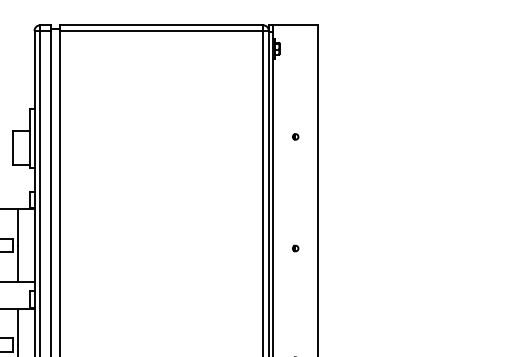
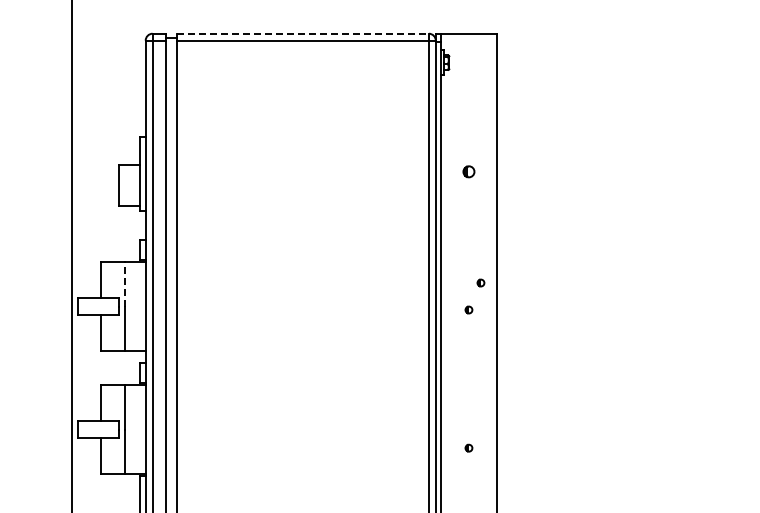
line: (161, 25) -> (303, 33), solid -> dashed
part: (295, 136) -> (468, 171), size x1.6
part: (304, 226) -> (480, 282), added
line: (17, 227) -> (124, 283), solid -> dashed

